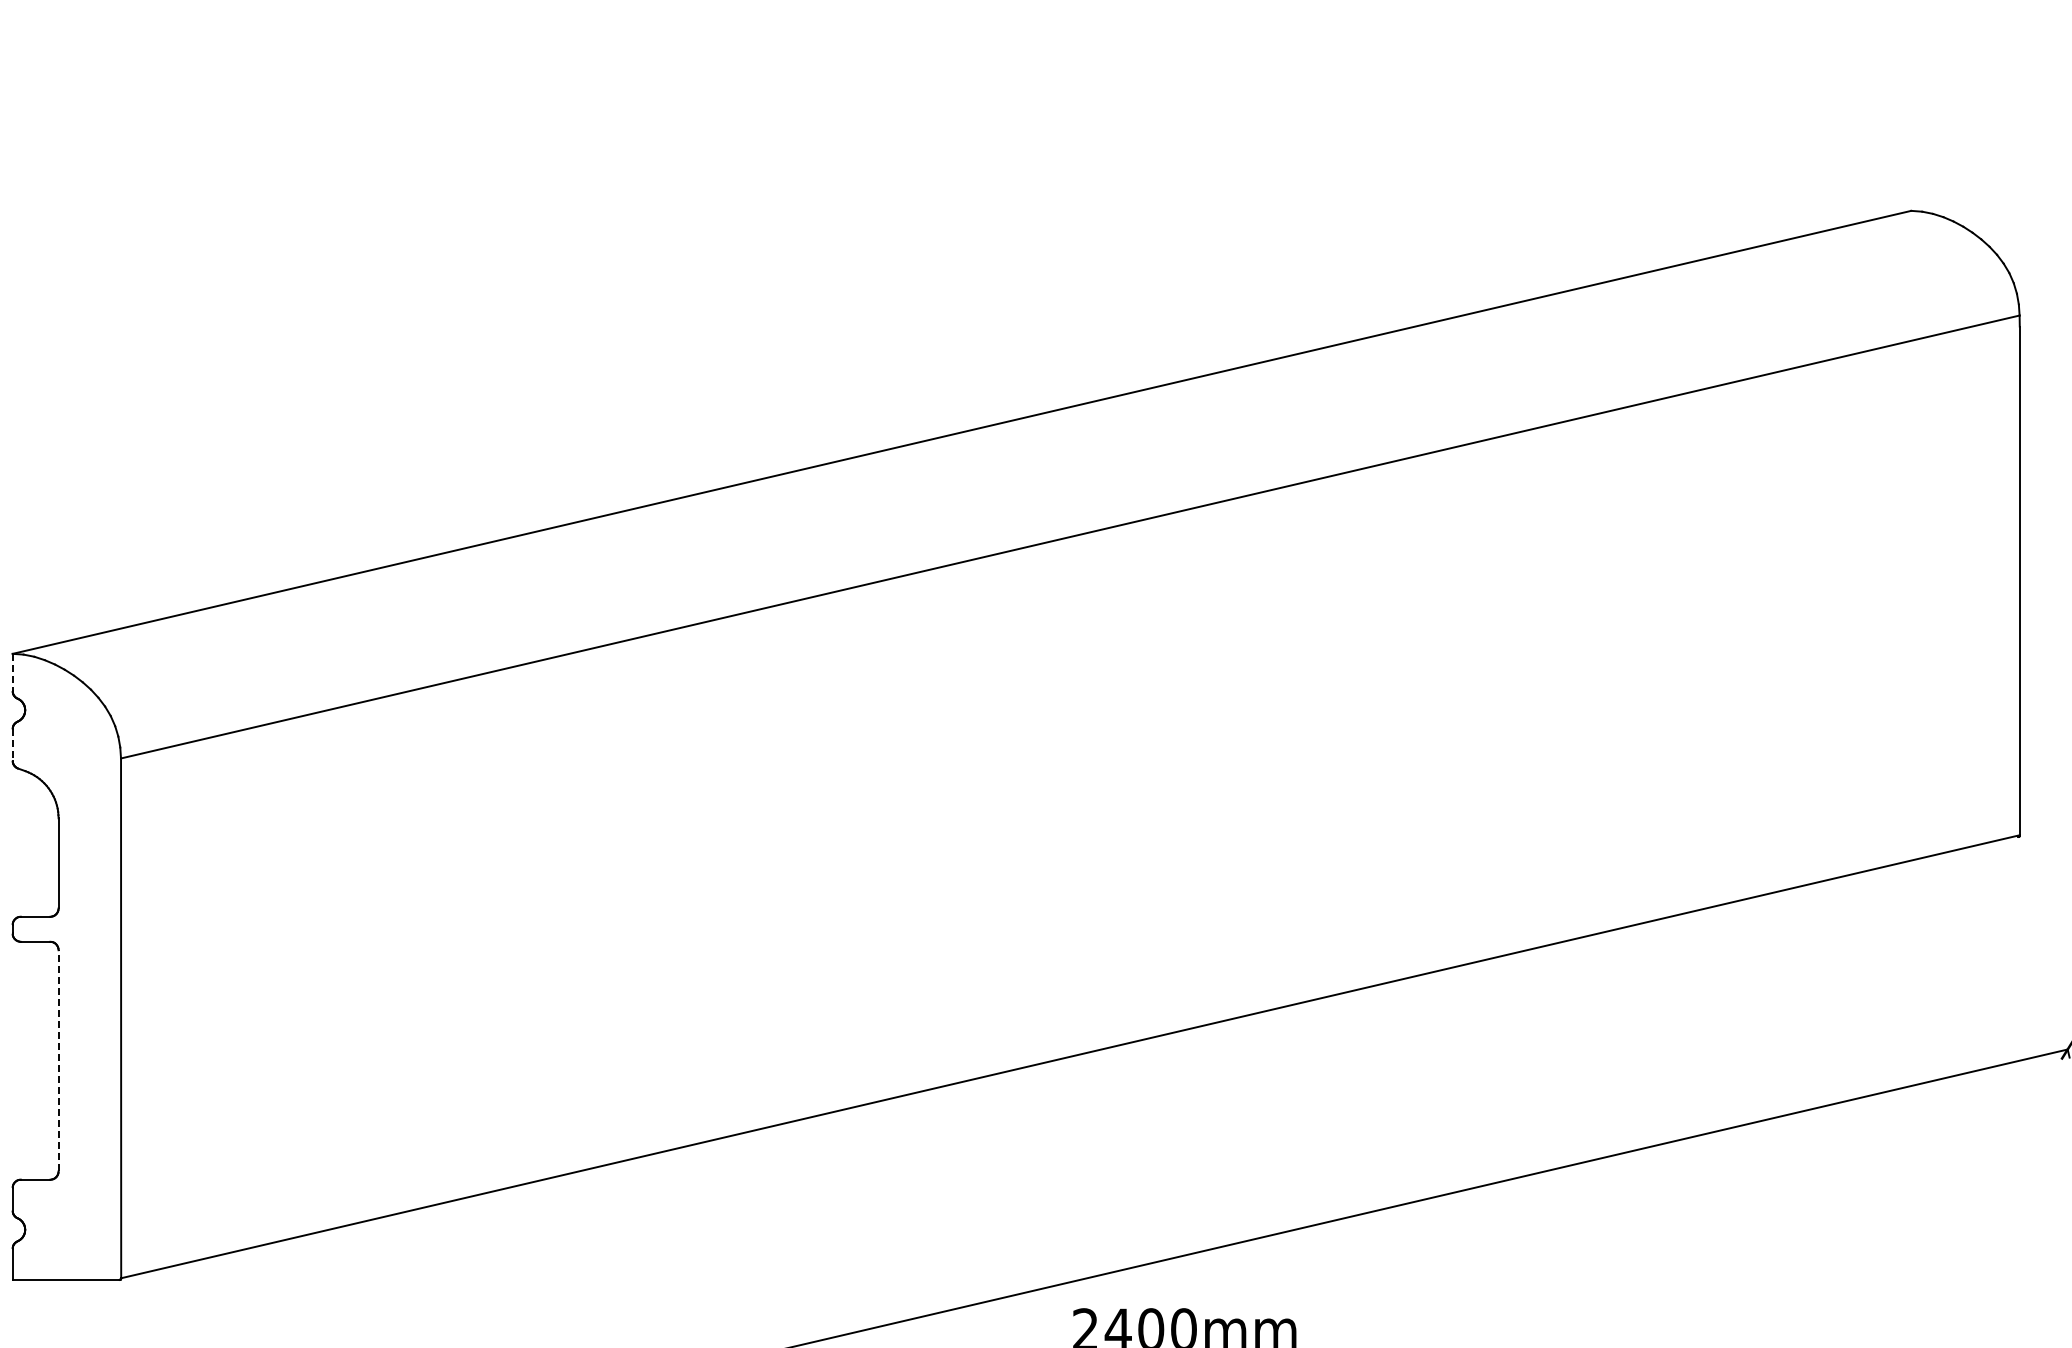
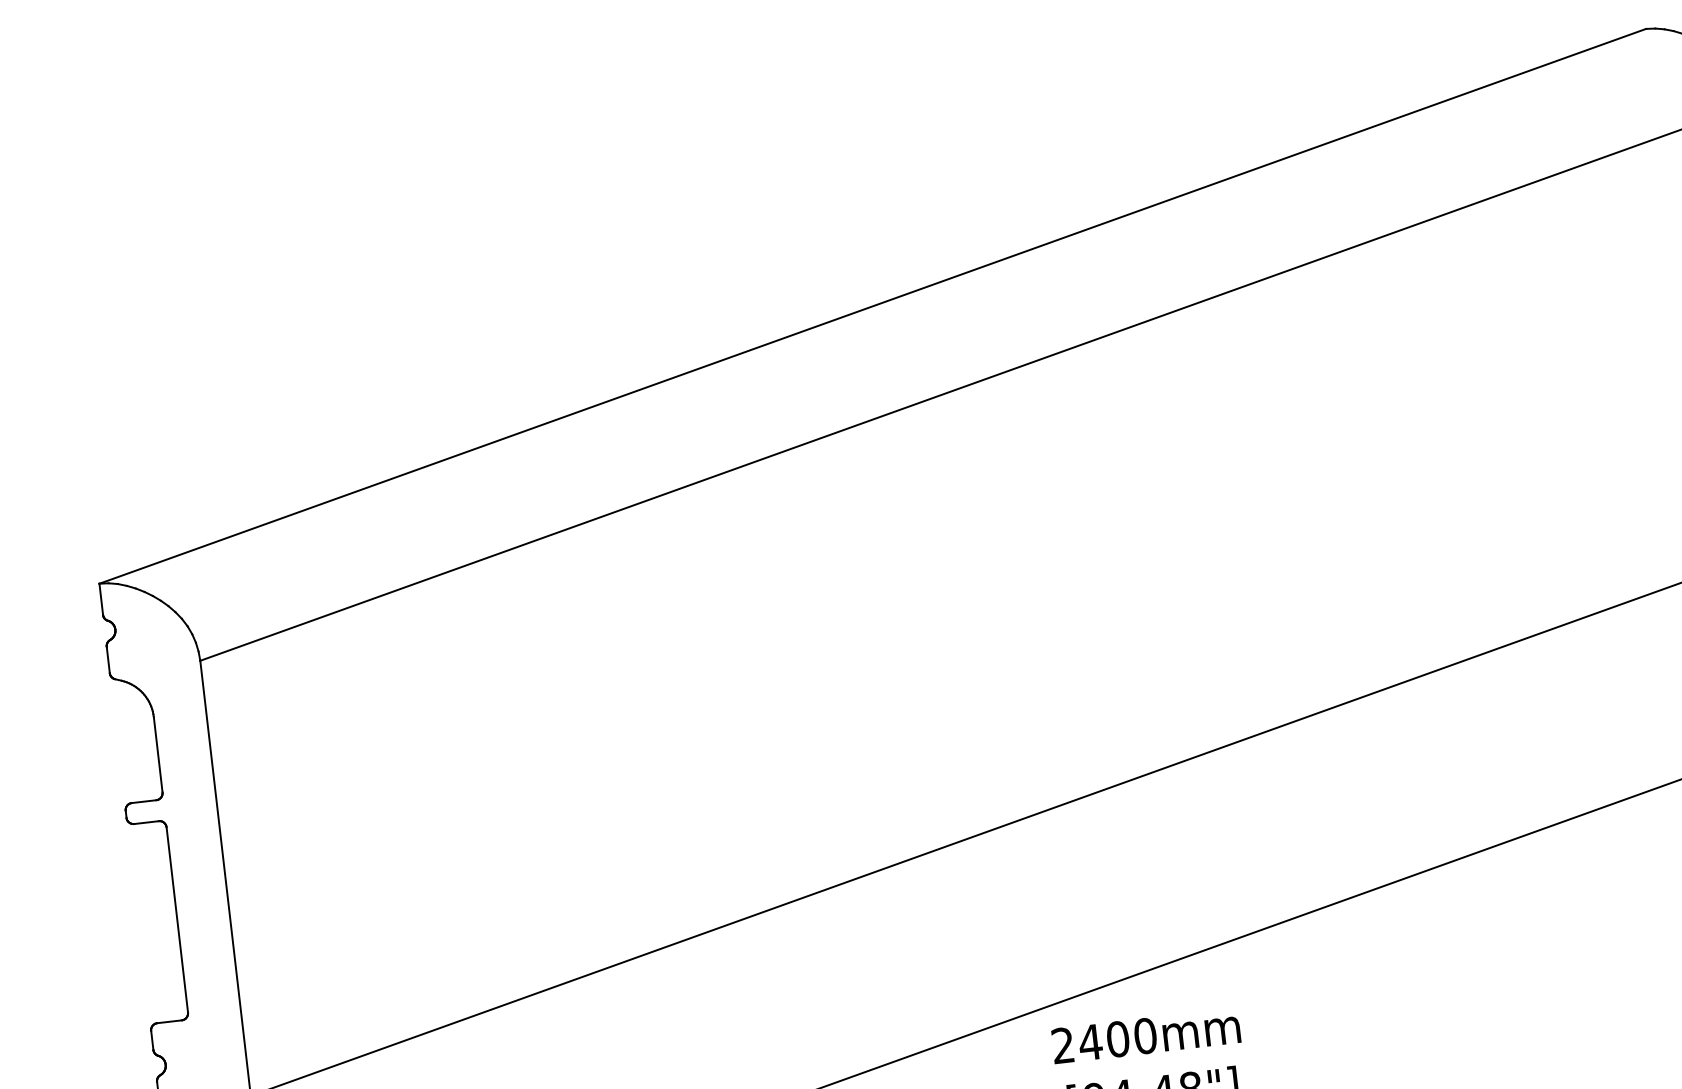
line: (12, 672) -> (101, 599), dashed -> solid
line: (12, 745) -> (108, 660), dashed -> solid
line: (58, 1060) -> (177, 919), dashed -> solid

